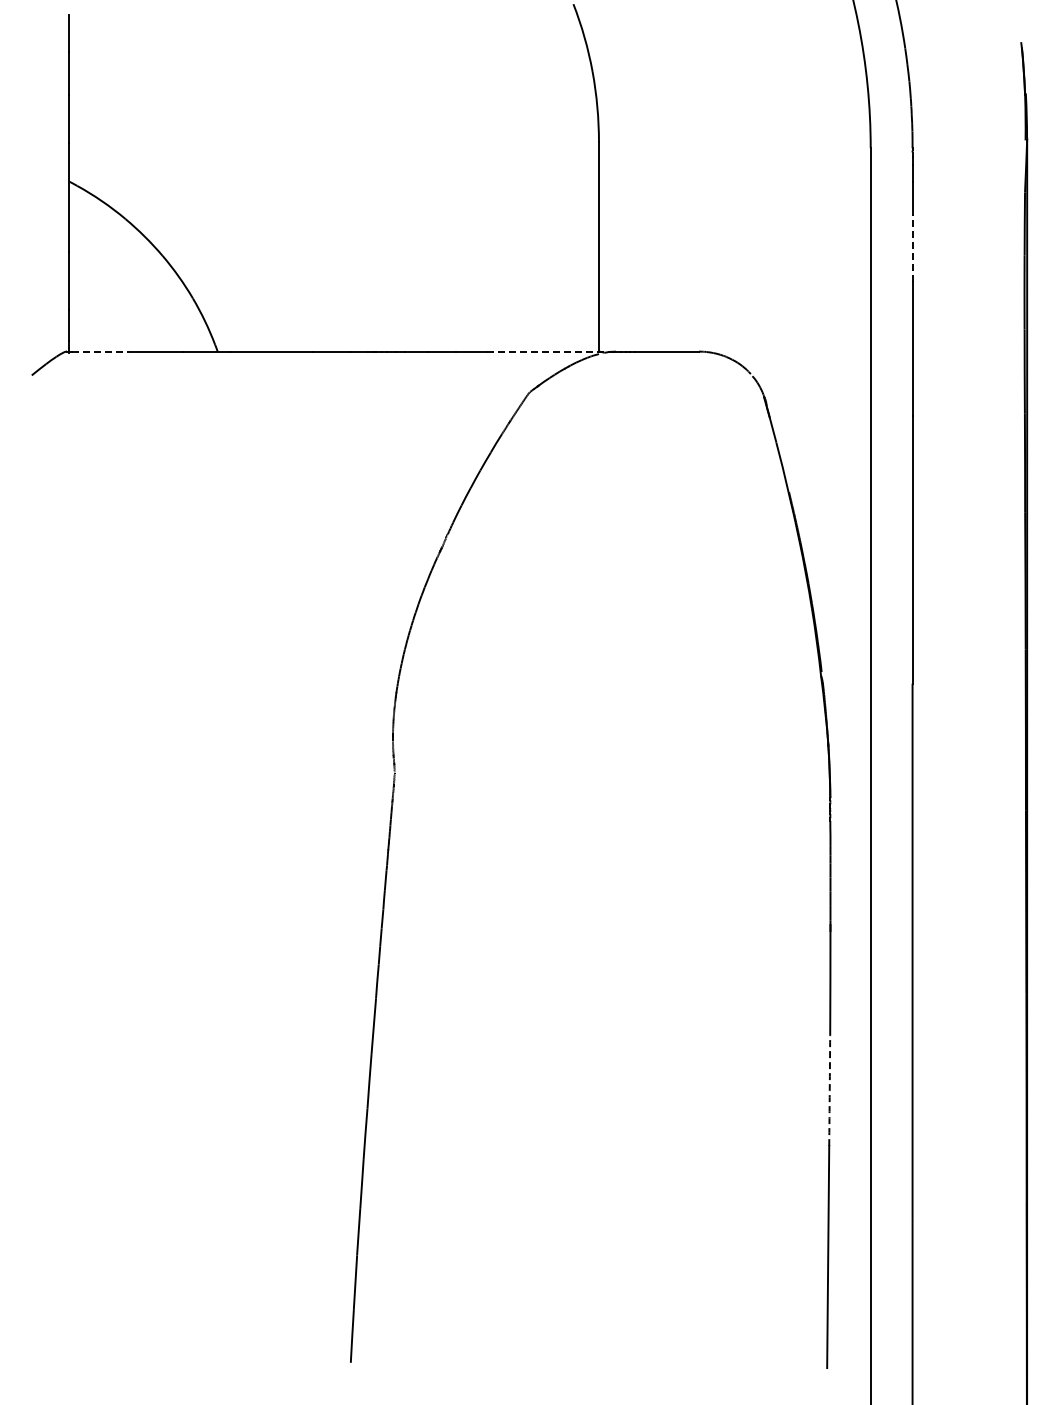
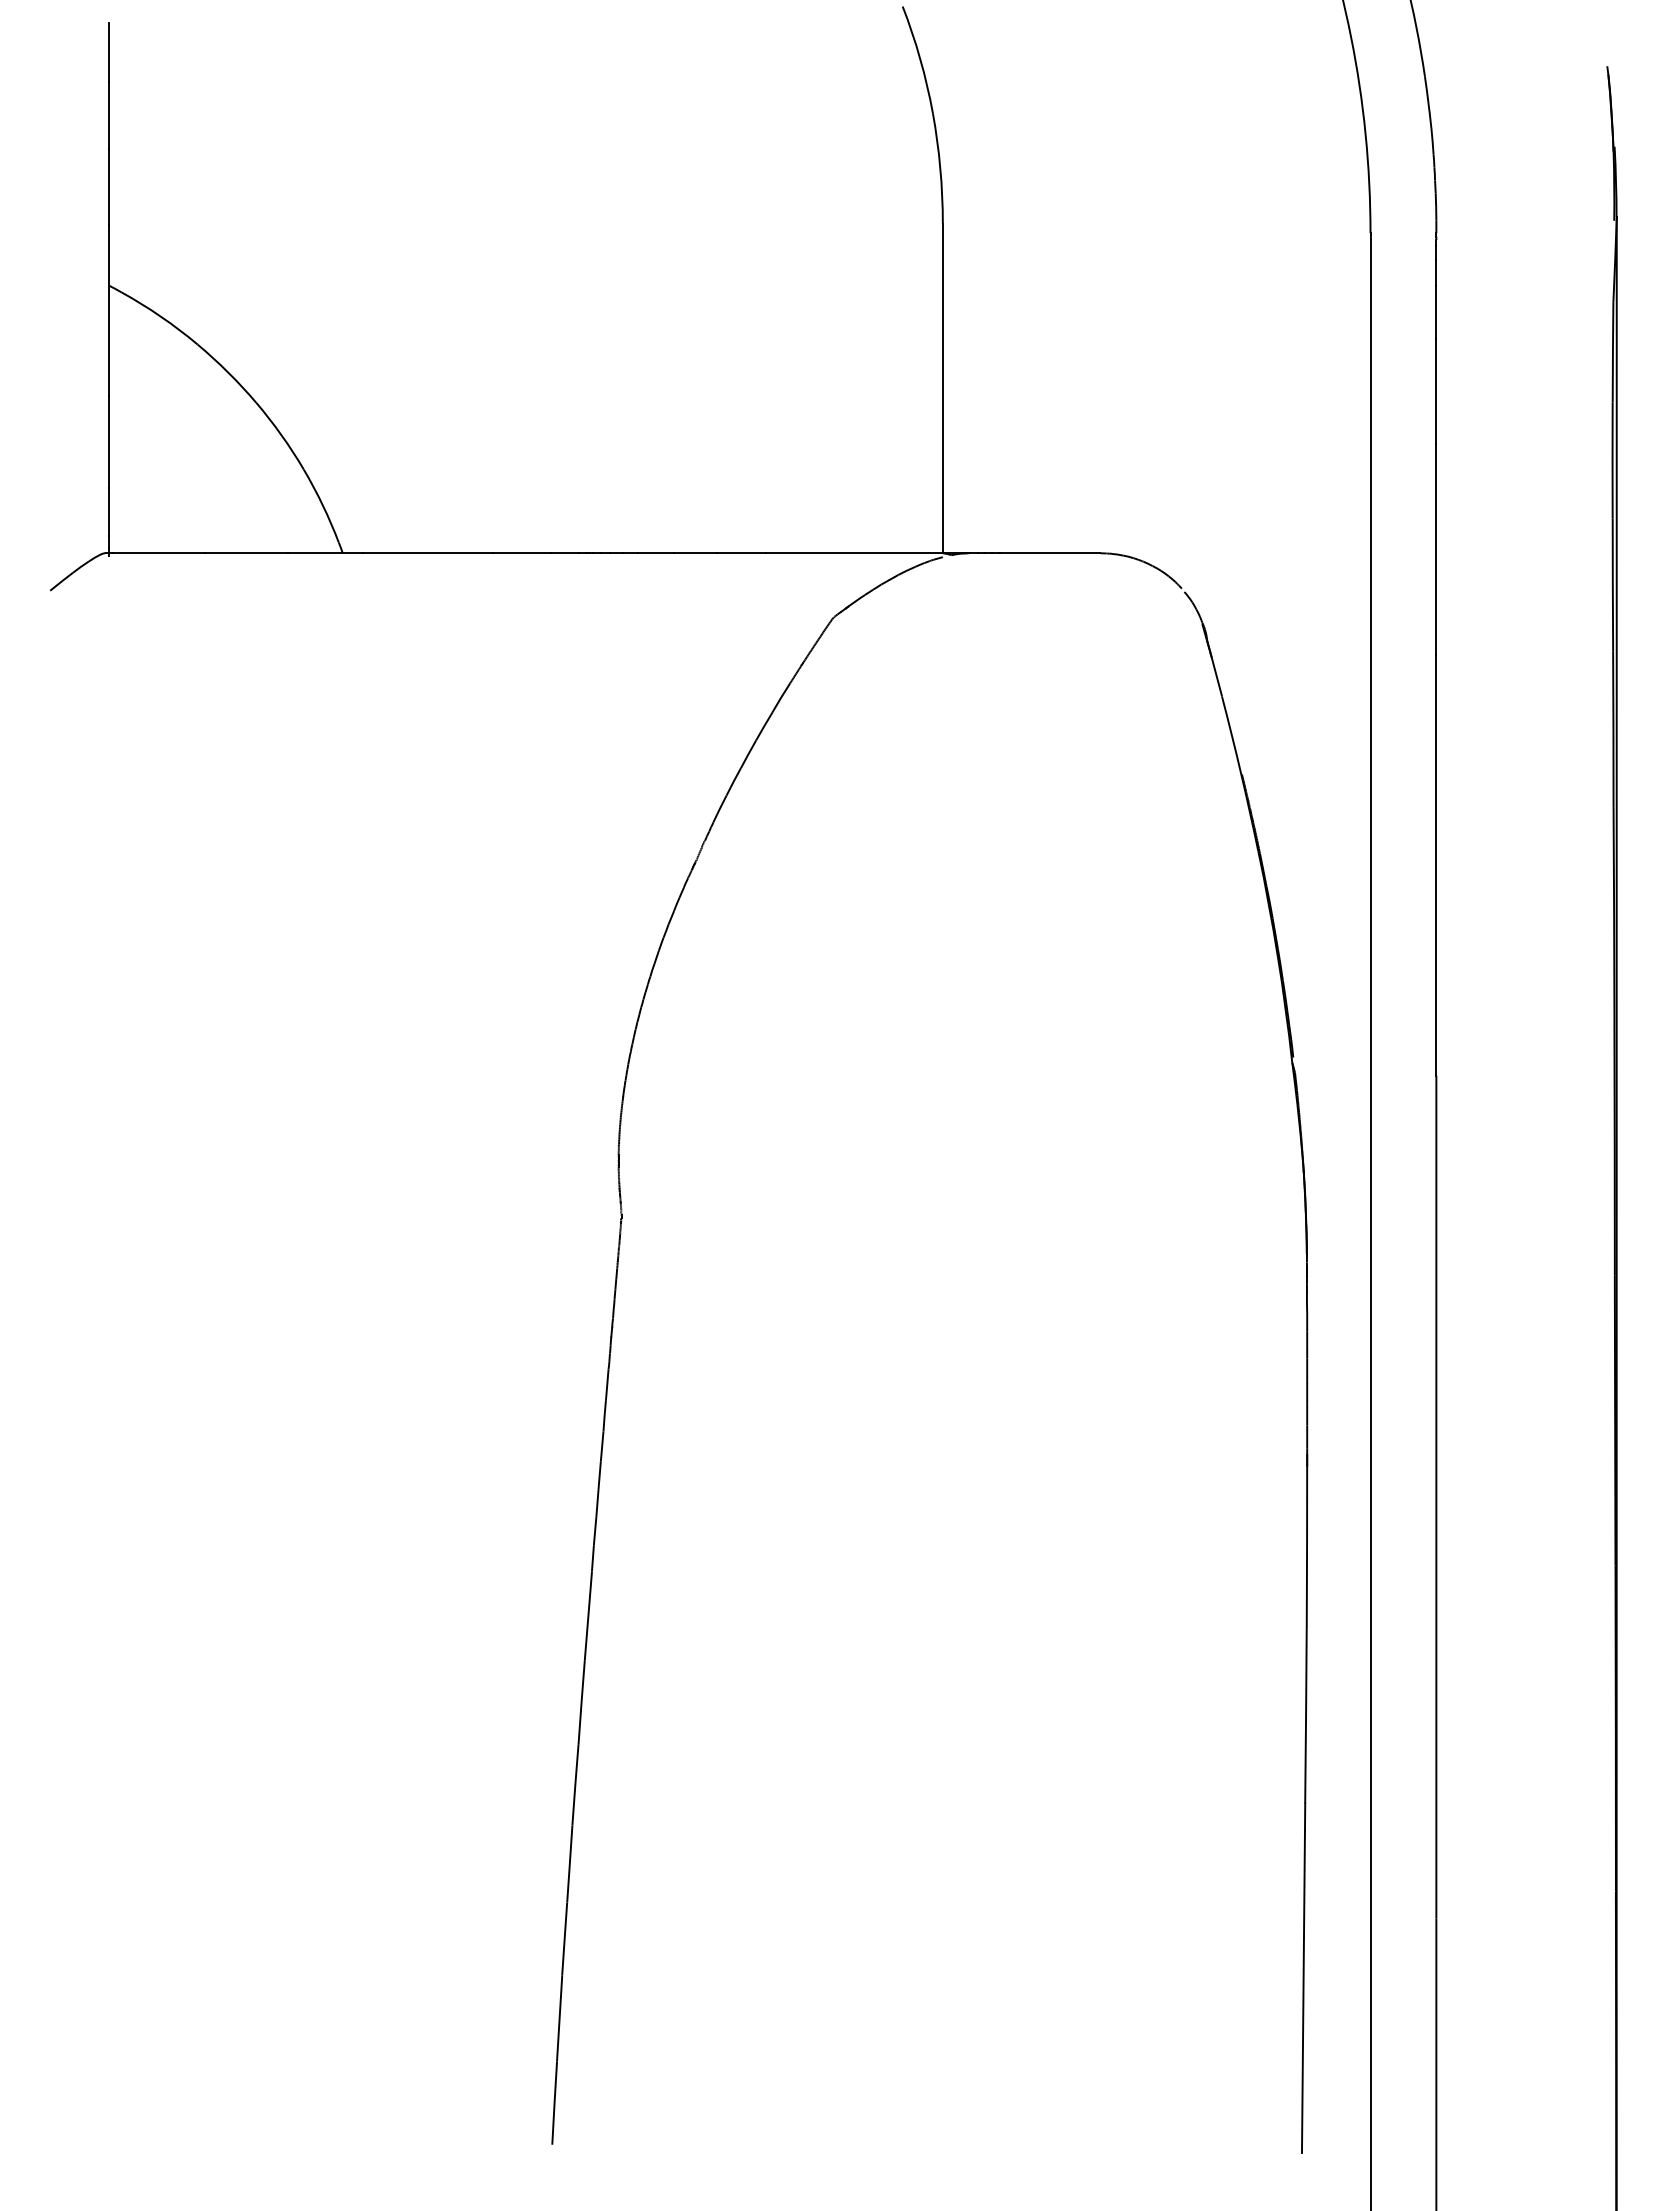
line: (912, 248) -> (1436, 390), dashed -> solid
line: (101, 351) -> (159, 553), dashed -> solid
line: (551, 351) -> (868, 553), dashed -> solid
arc: (829, 1090) -> (1305, 1716), dashed -> solid

